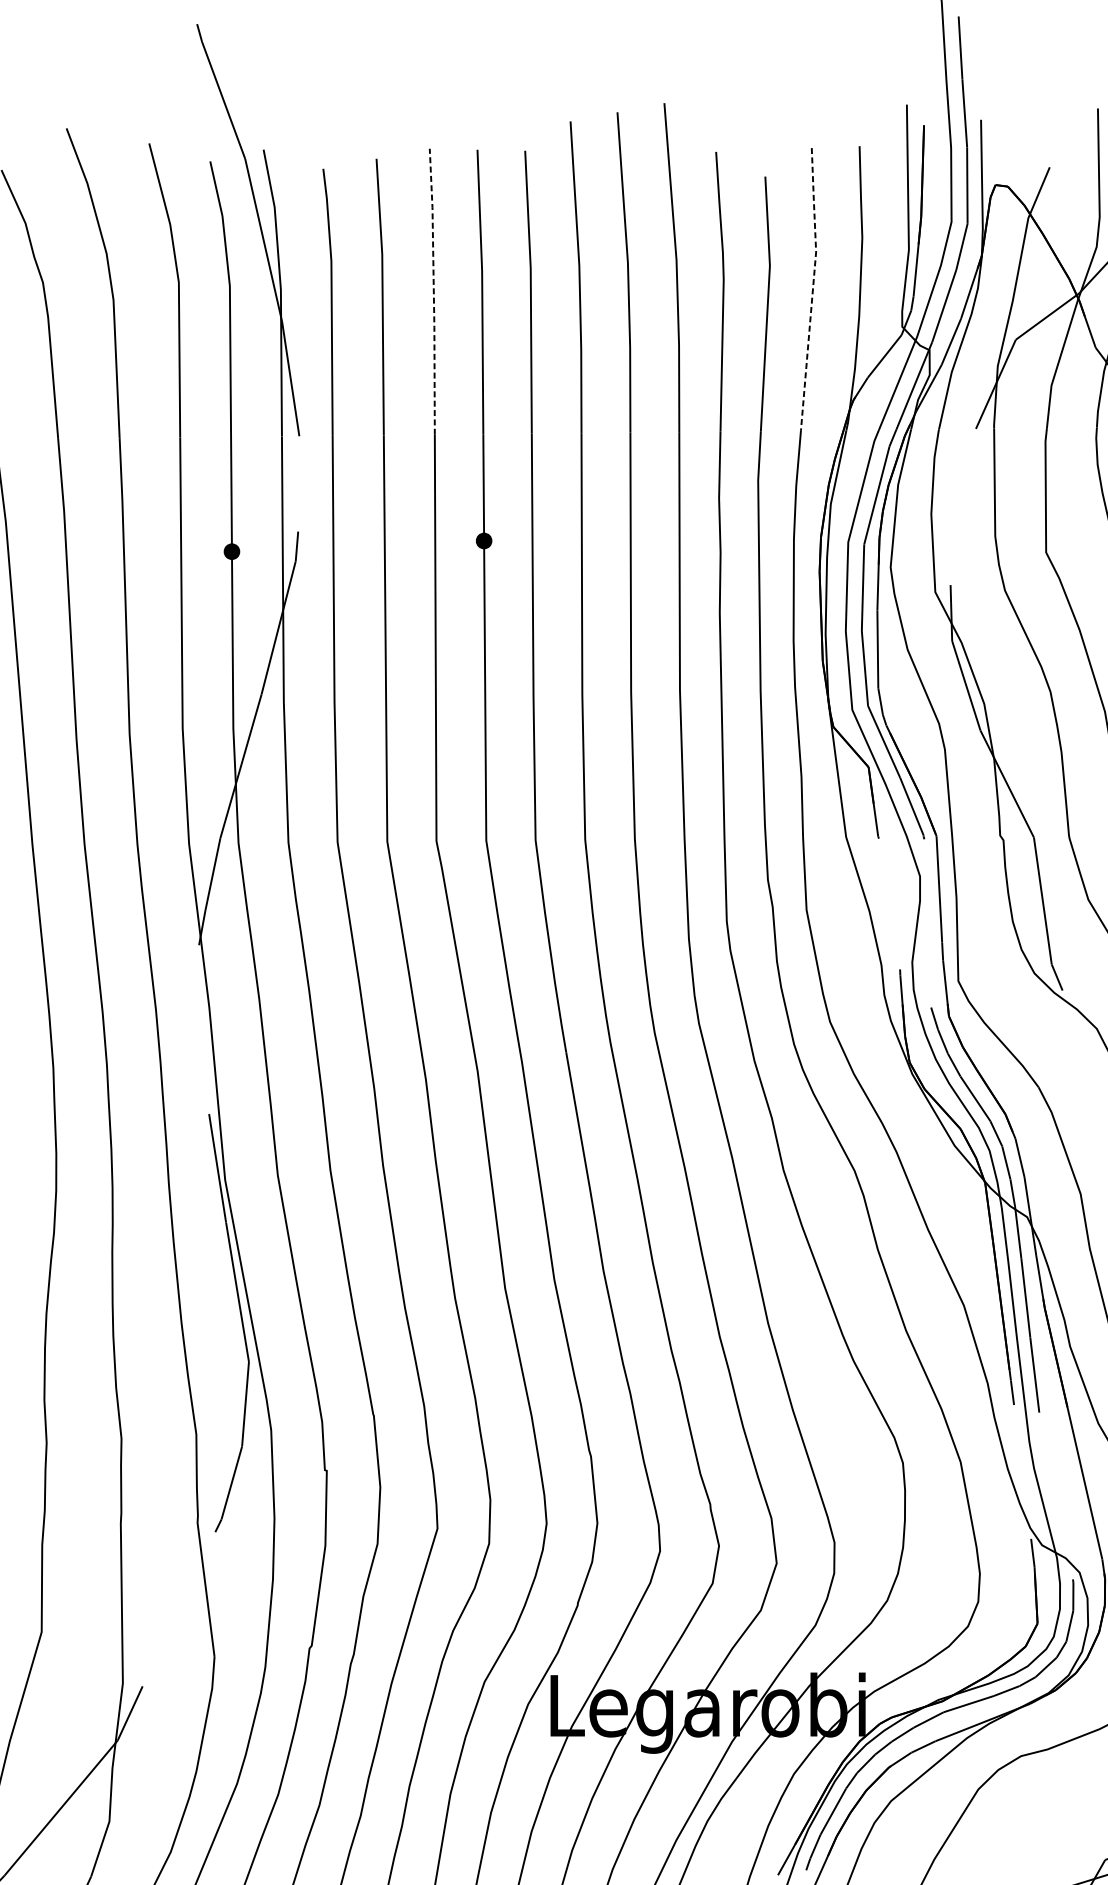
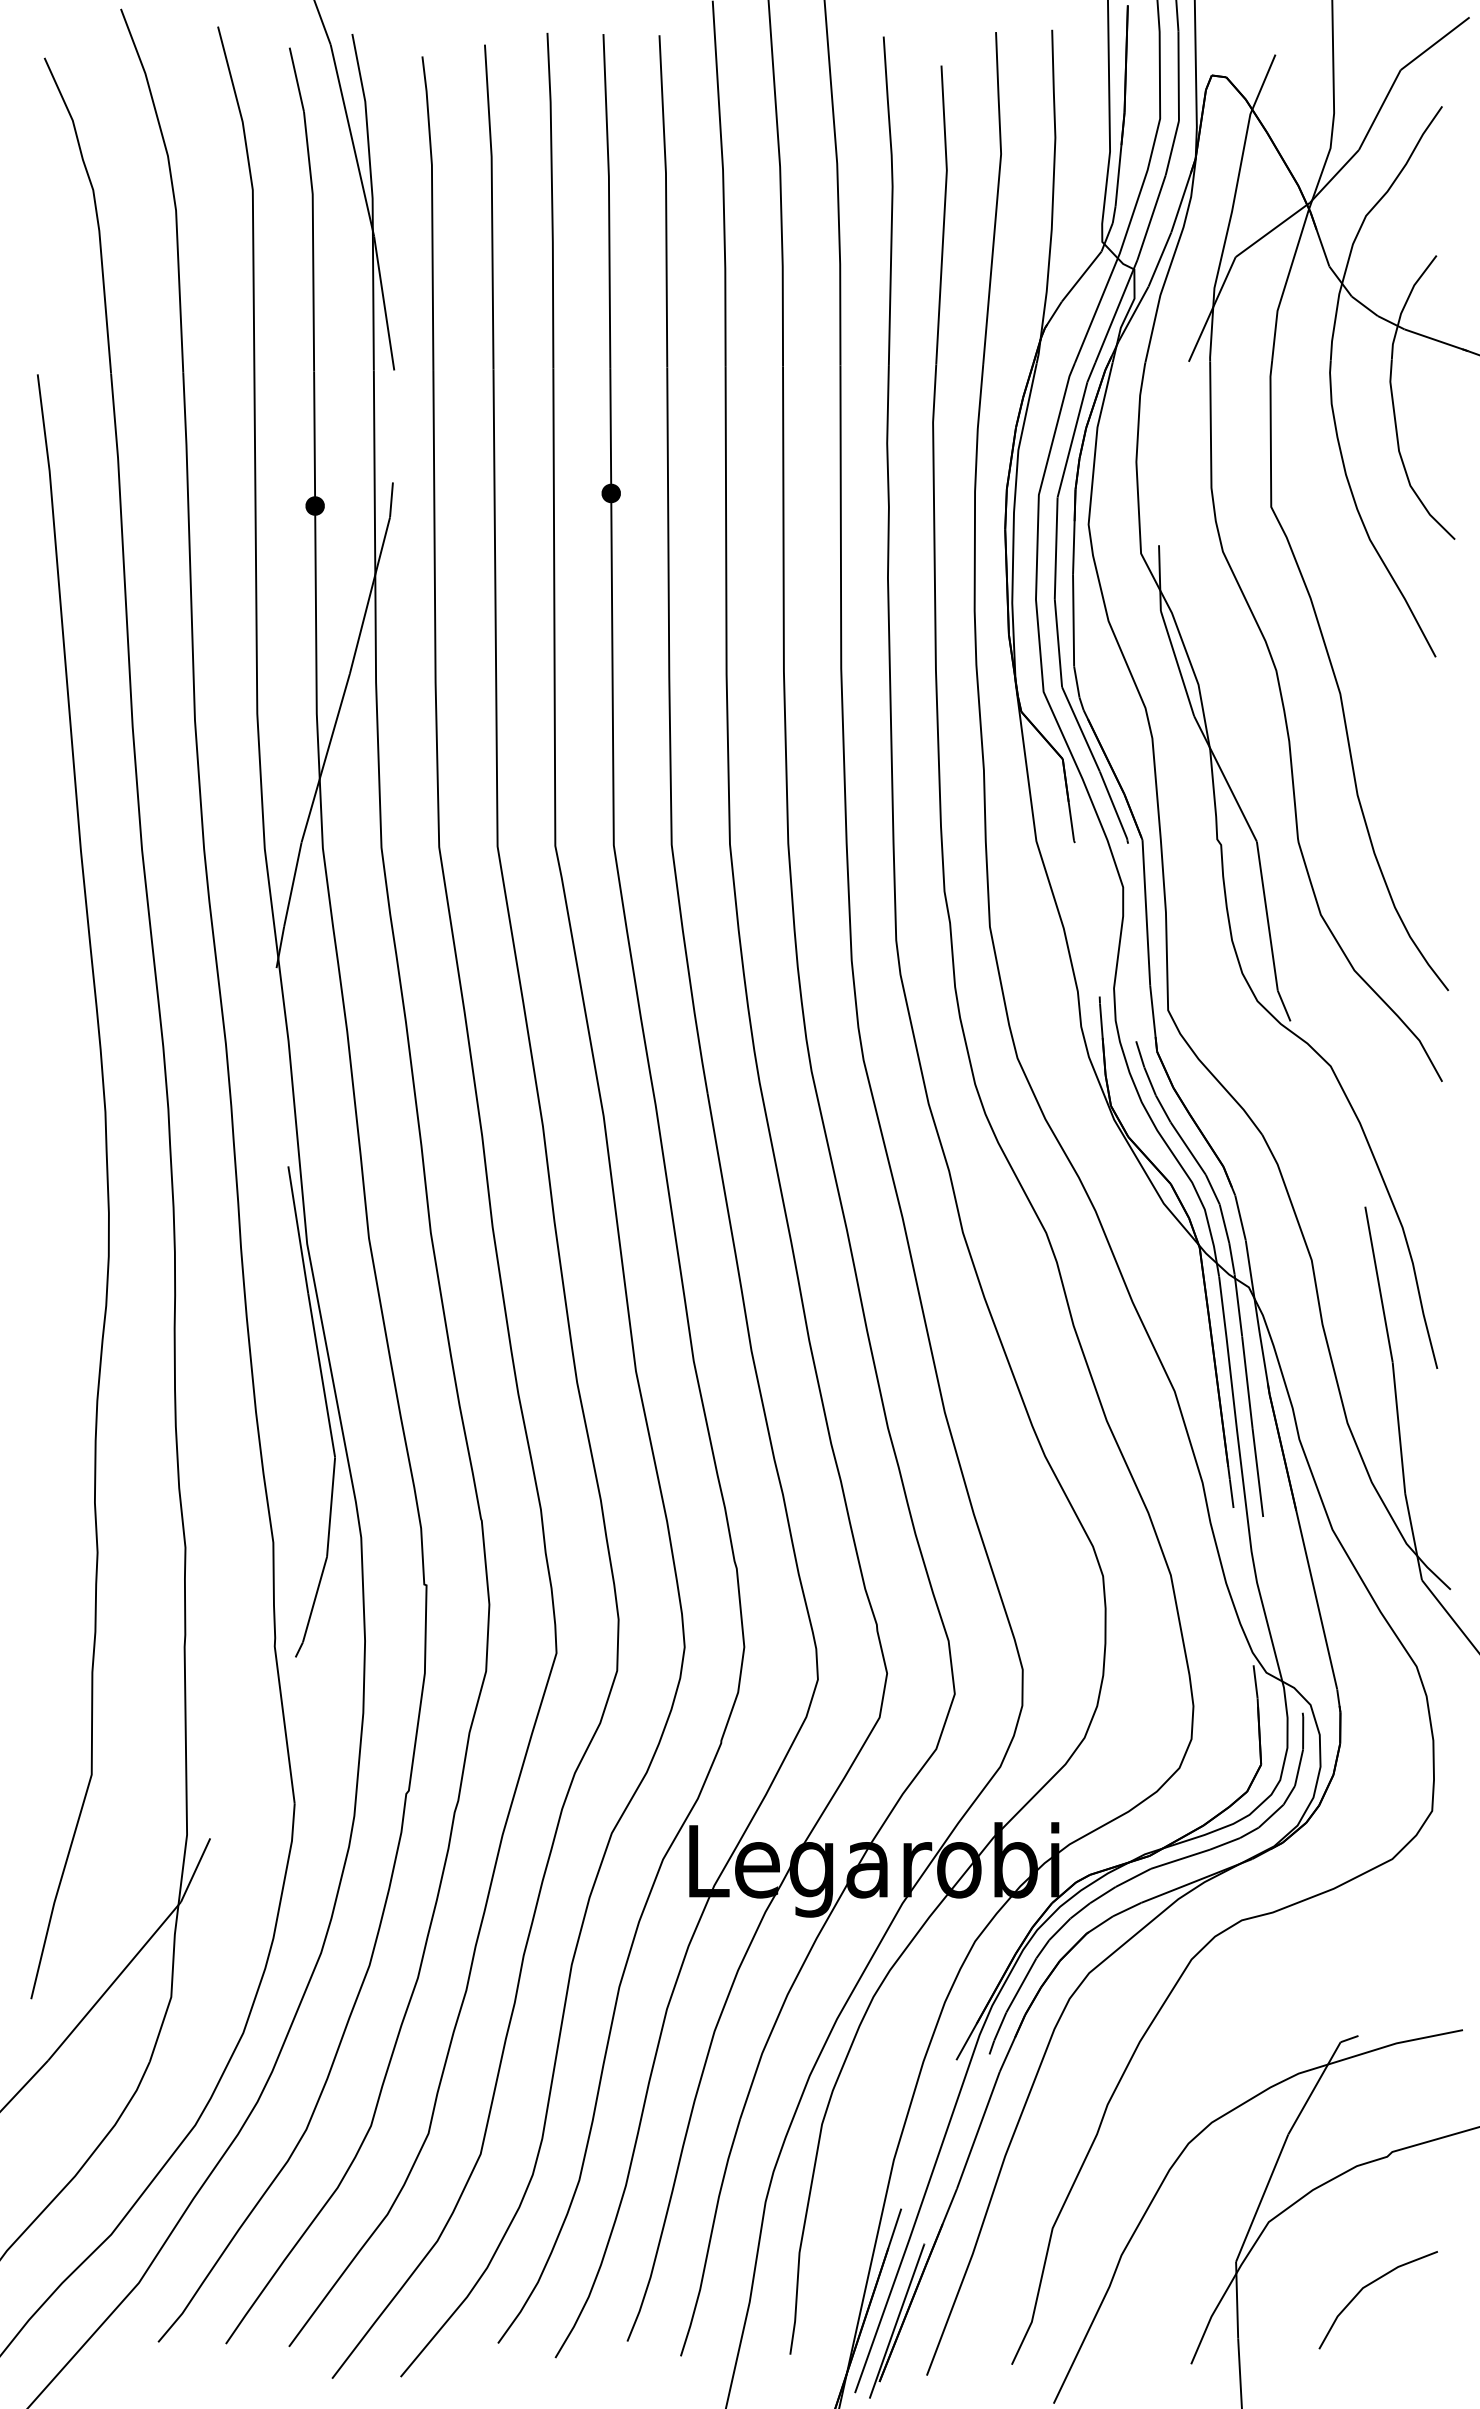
line: (813, 288) -> (997, 196), dashed -> solid
line: (434, 291) -> (552, 200), dashed -> solid

